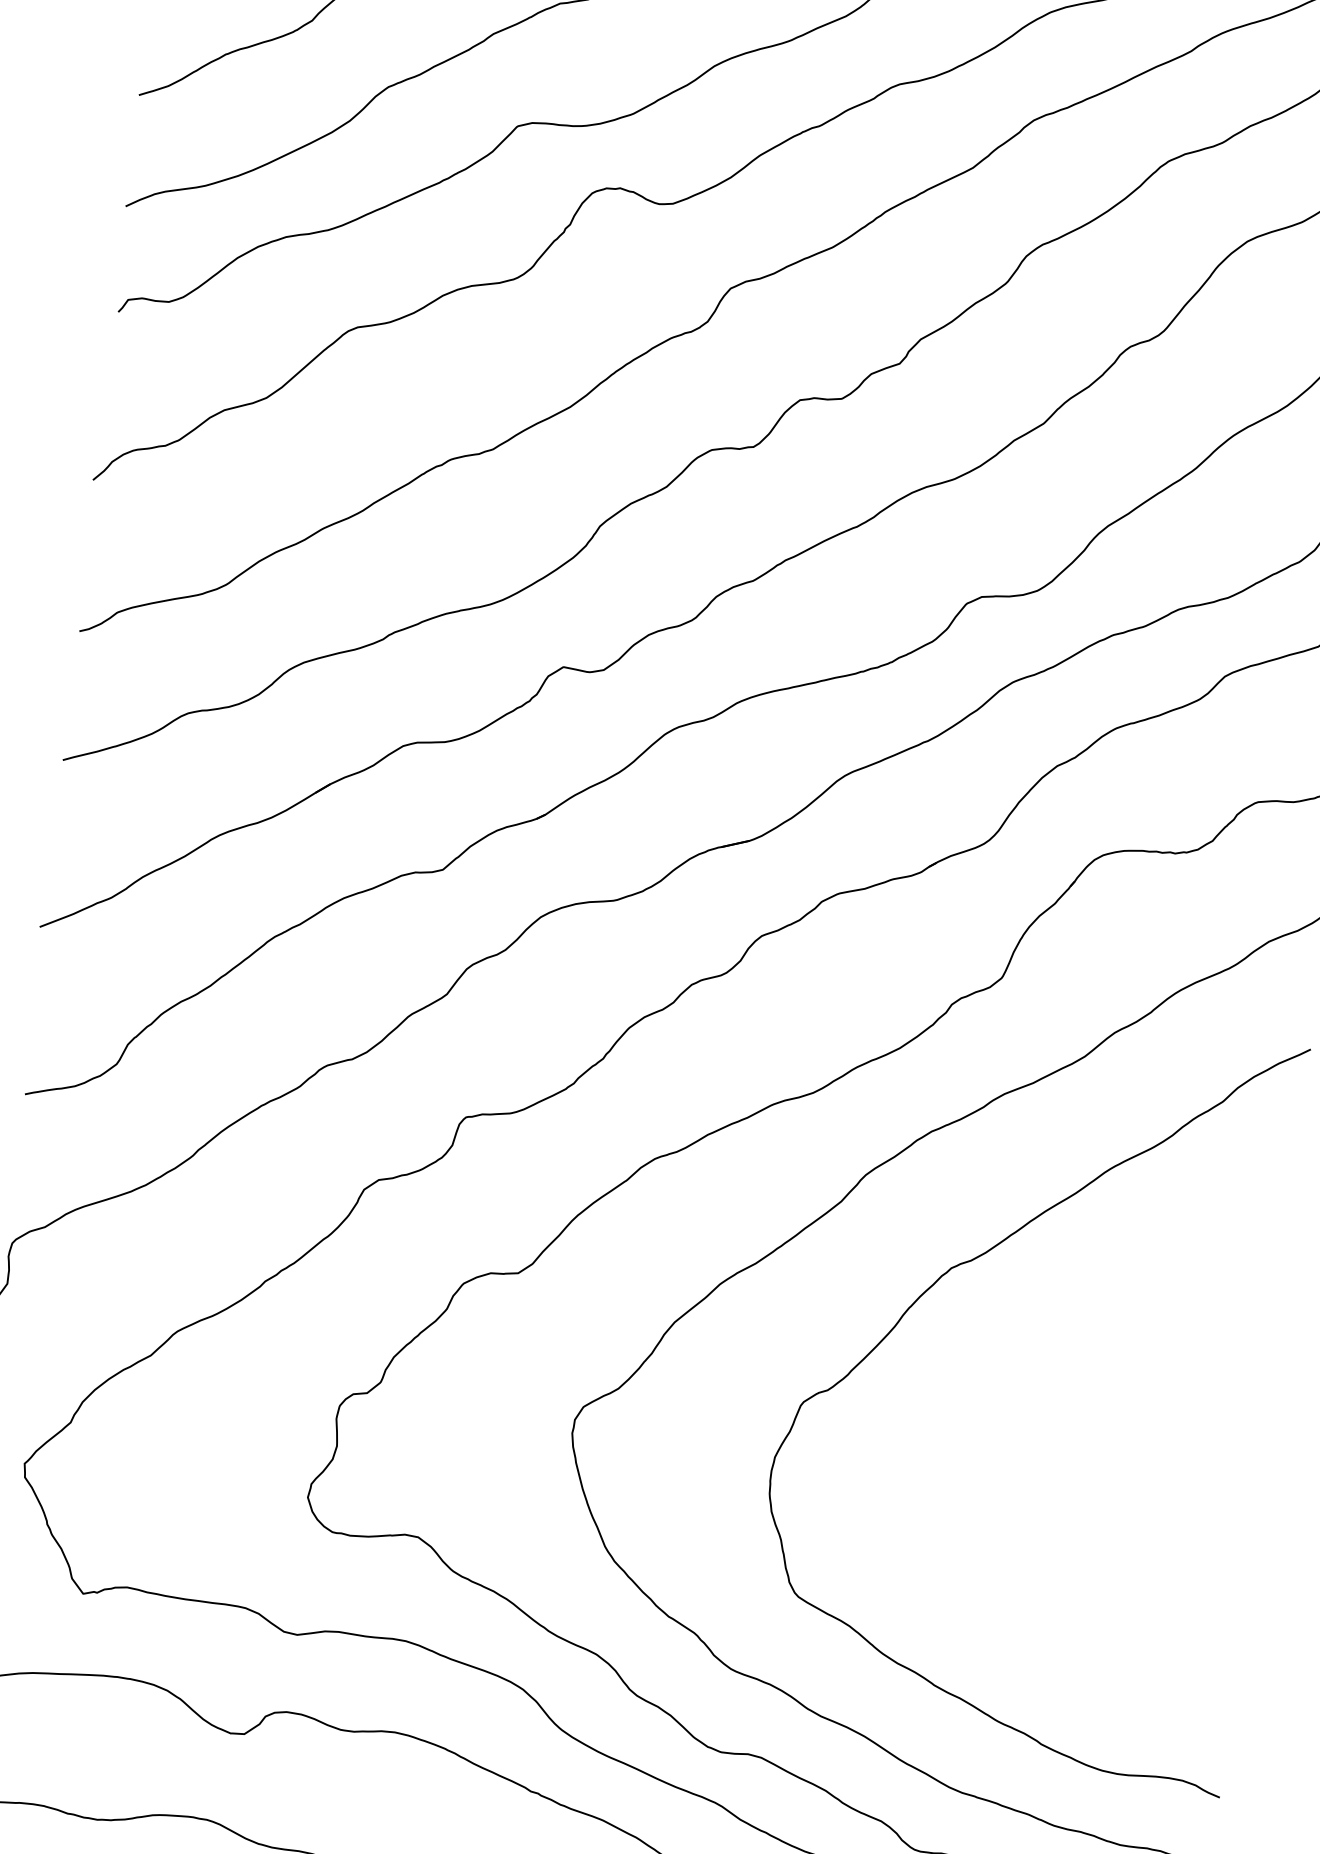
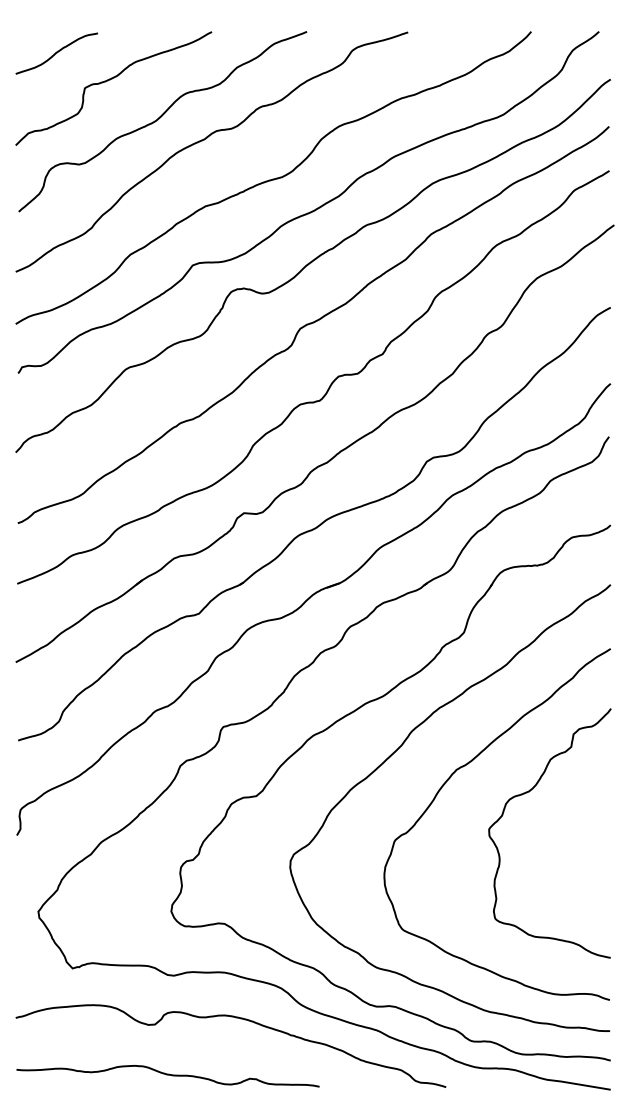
curve: (1101, 1334) -> (529, 792), added

